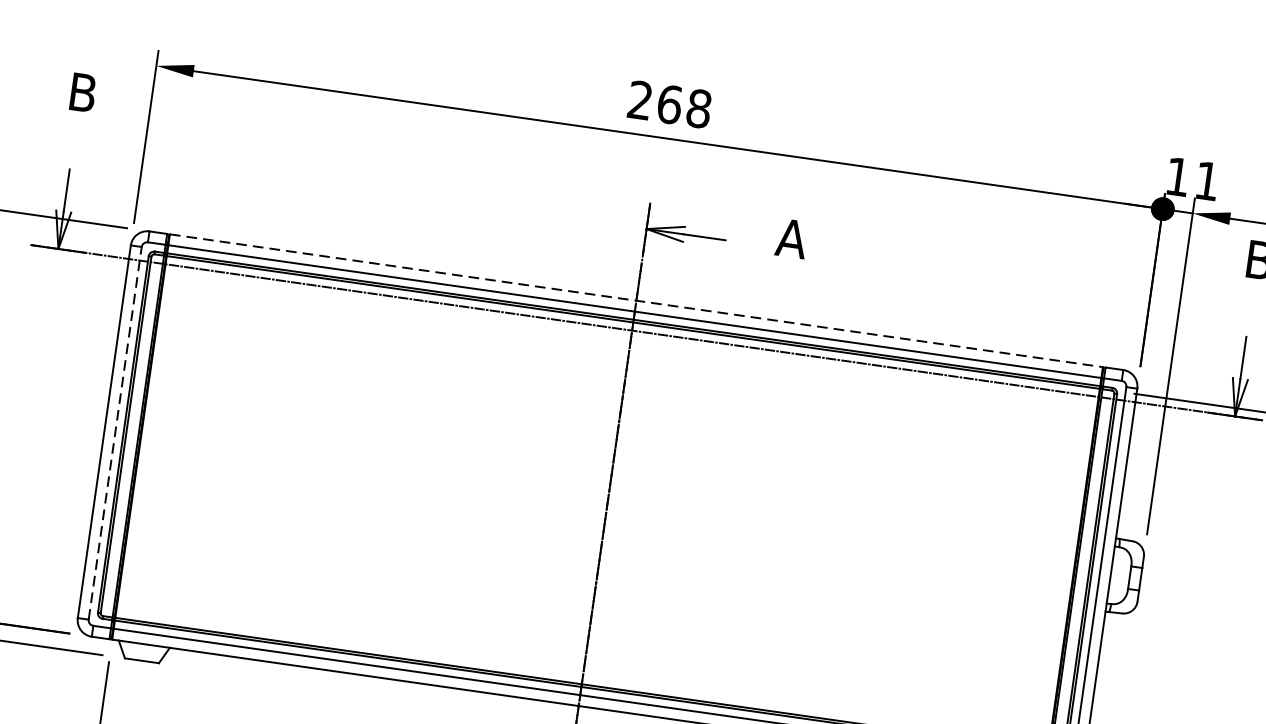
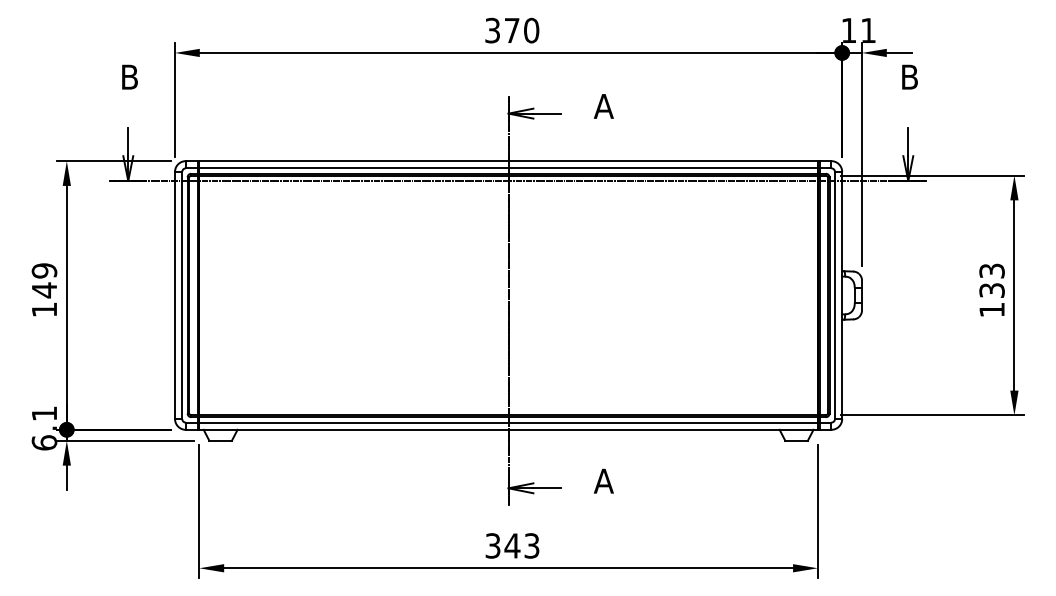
text: (670, 104) -> (512, 30), 268 -> 370
line: (637, 301) -> (509, 161), dashed -> solid
line: (115, 433) -> (182, 295), dashed -> solid

